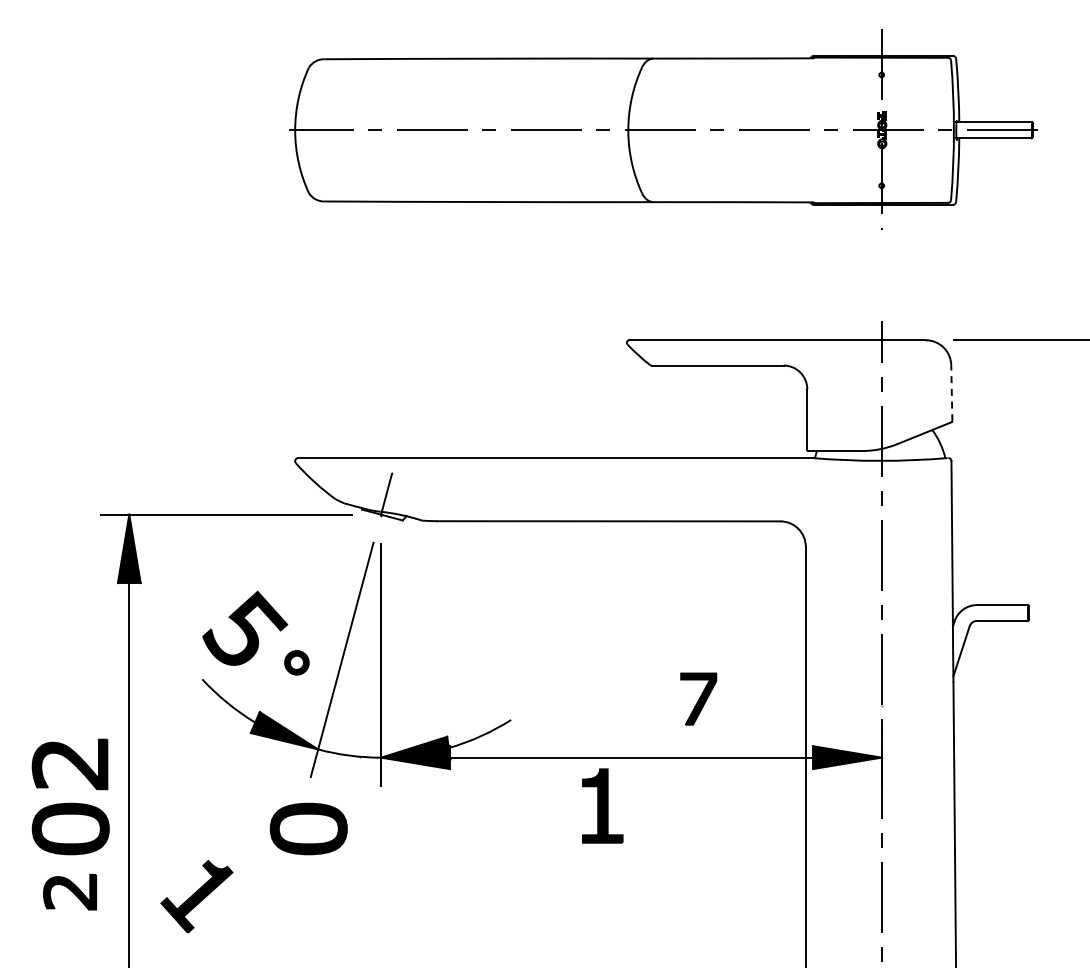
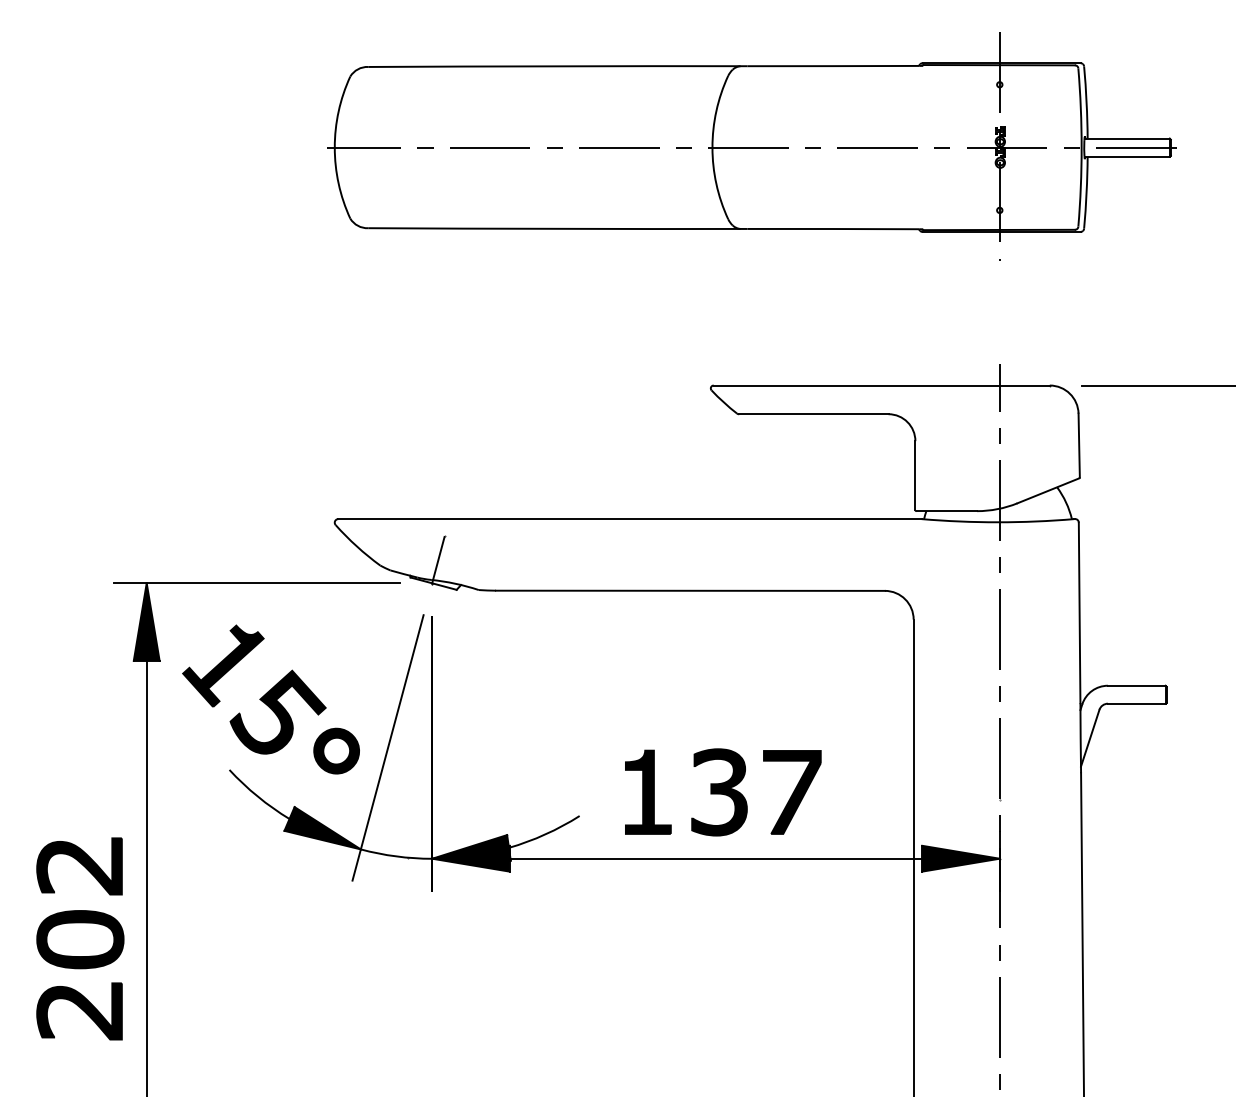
line: (951, 392) -> (1078, 444), dashed -> solid
part: (296, 662) -> (336, 750), size x1.67
part: (698, 698) -> (792, 791), size x1.43
part: (634, 699) -> (719, 792), added
part: (602, 805) -> (648, 791), moved
part: (308, 828) -> (349, 939), removed
part: (69, 891) -> (78, 1010), size x1.43
part: (196, 896) -> (222, 665), moved

